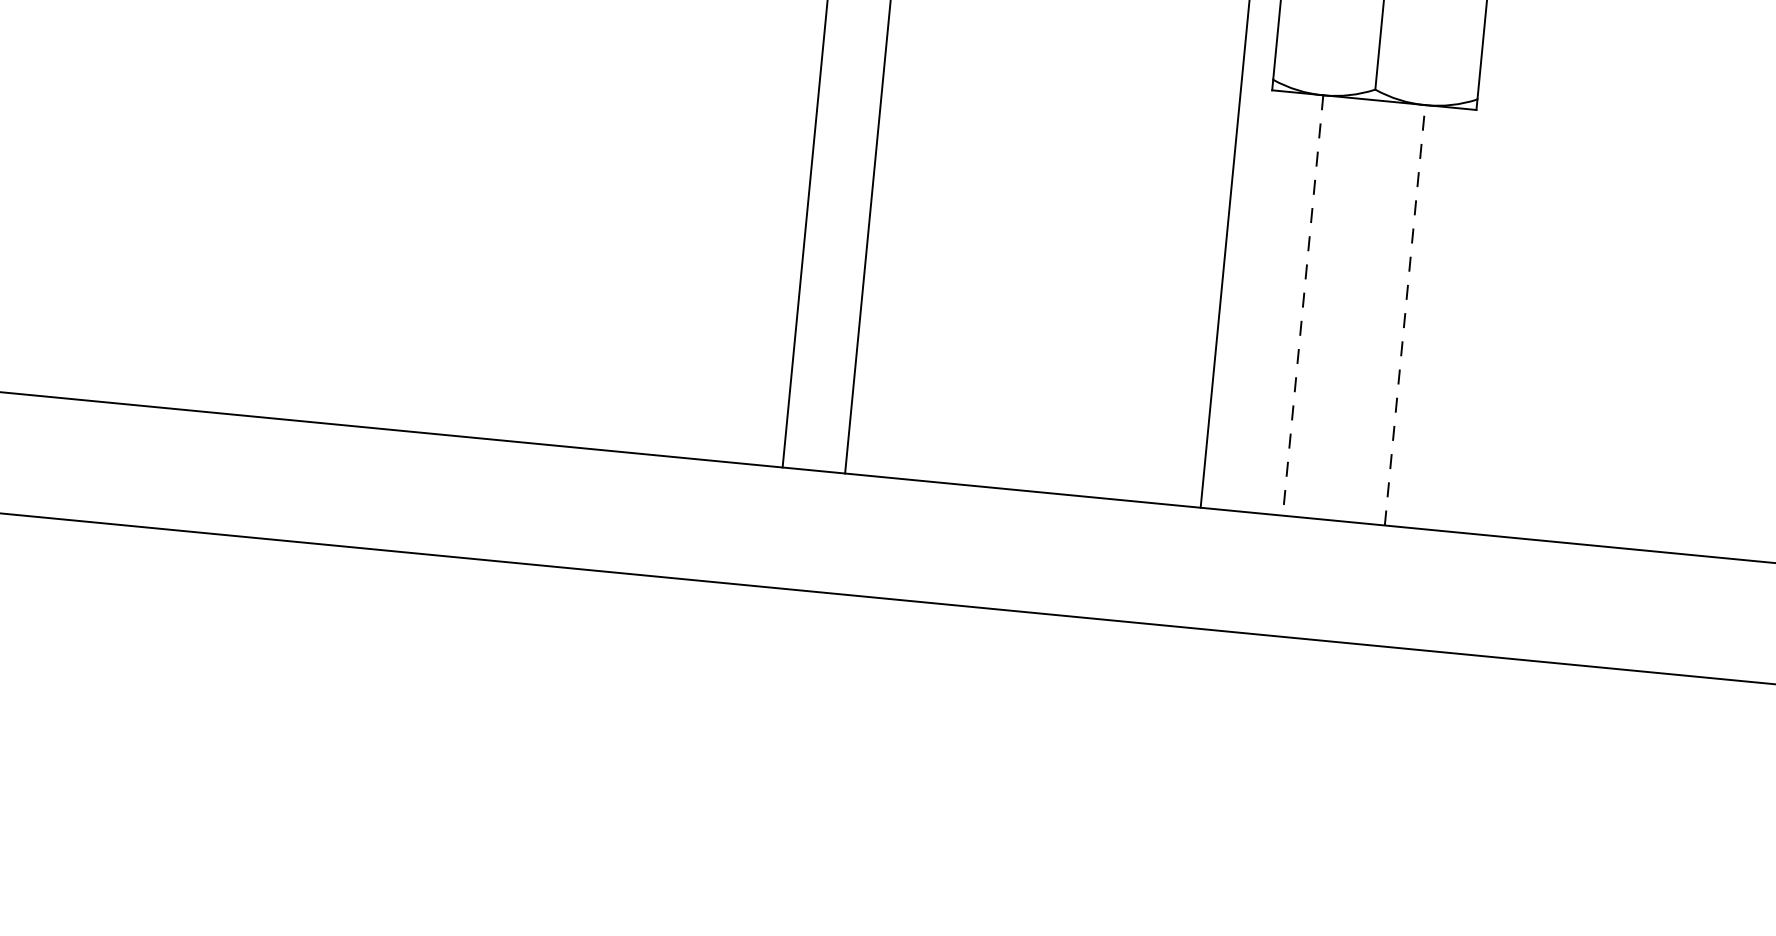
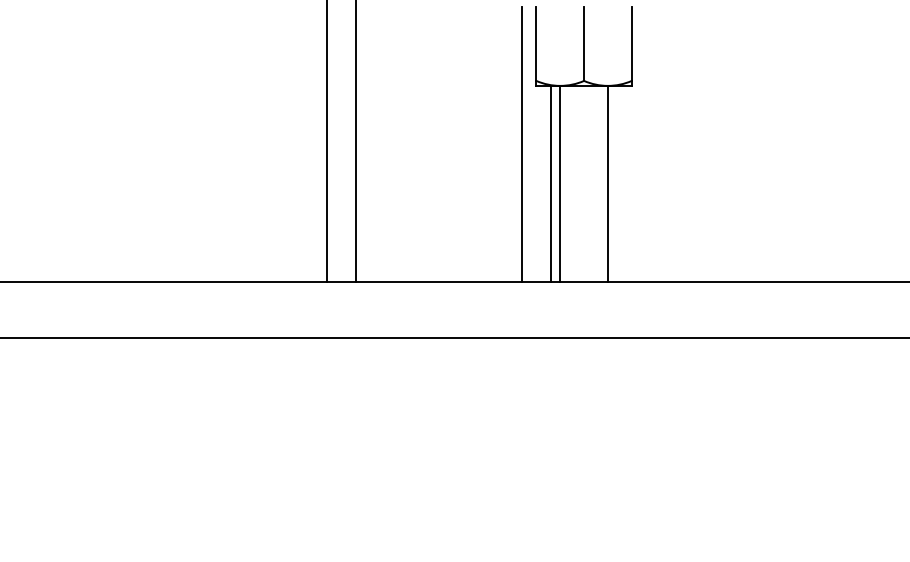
line: (1284, 302) -> (551, 183), added
line: (1303, 306) -> (560, 184), dashed -> solid
line: (1404, 314) -> (607, 183), dashed -> solid

